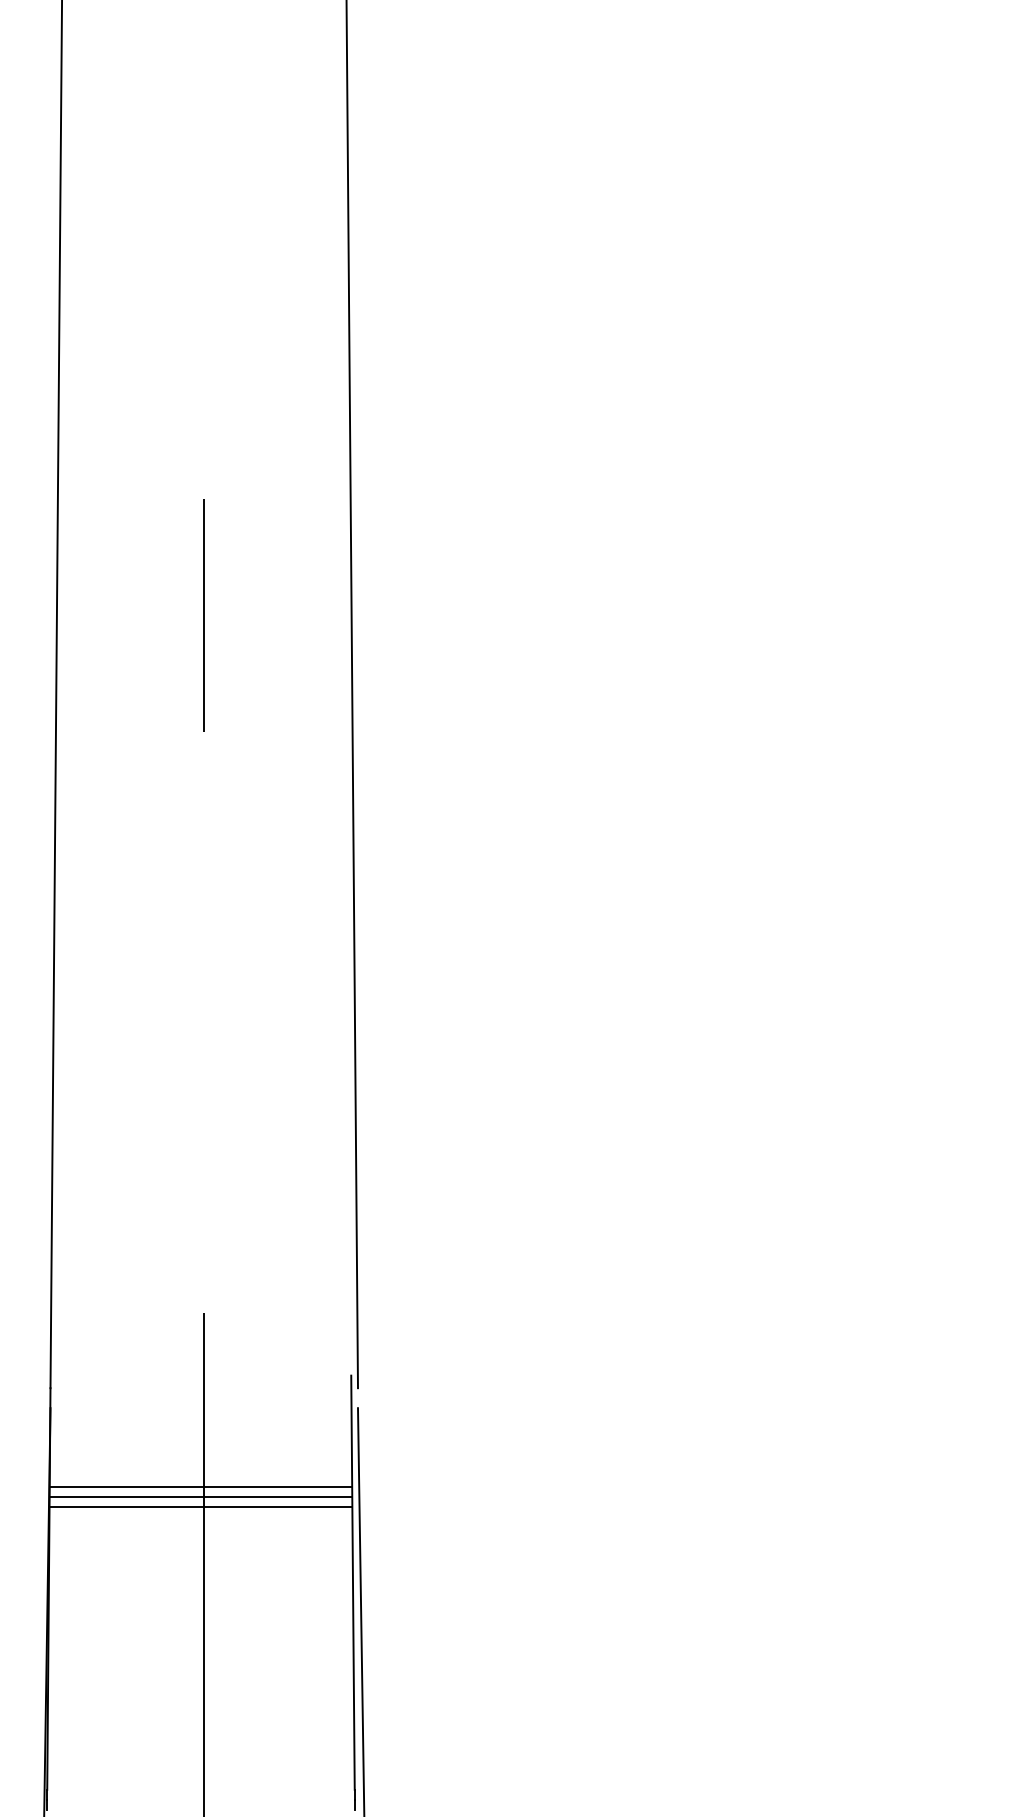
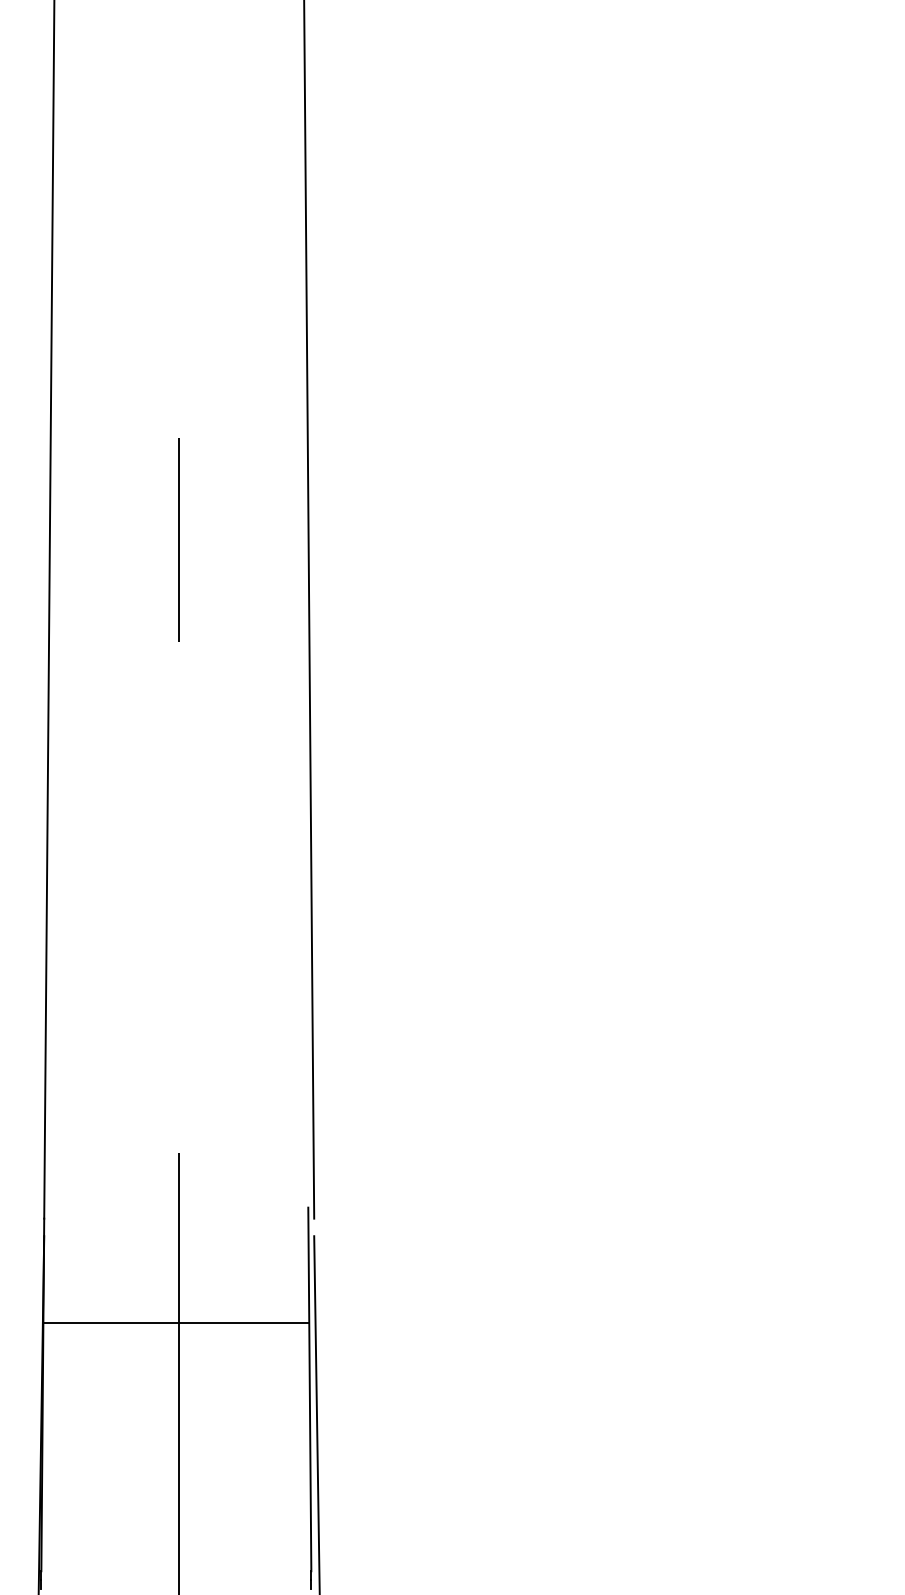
line: (200, 1486) -> (175, 1304), removed
line: (200, 1496) -> (175, 1313), removed

